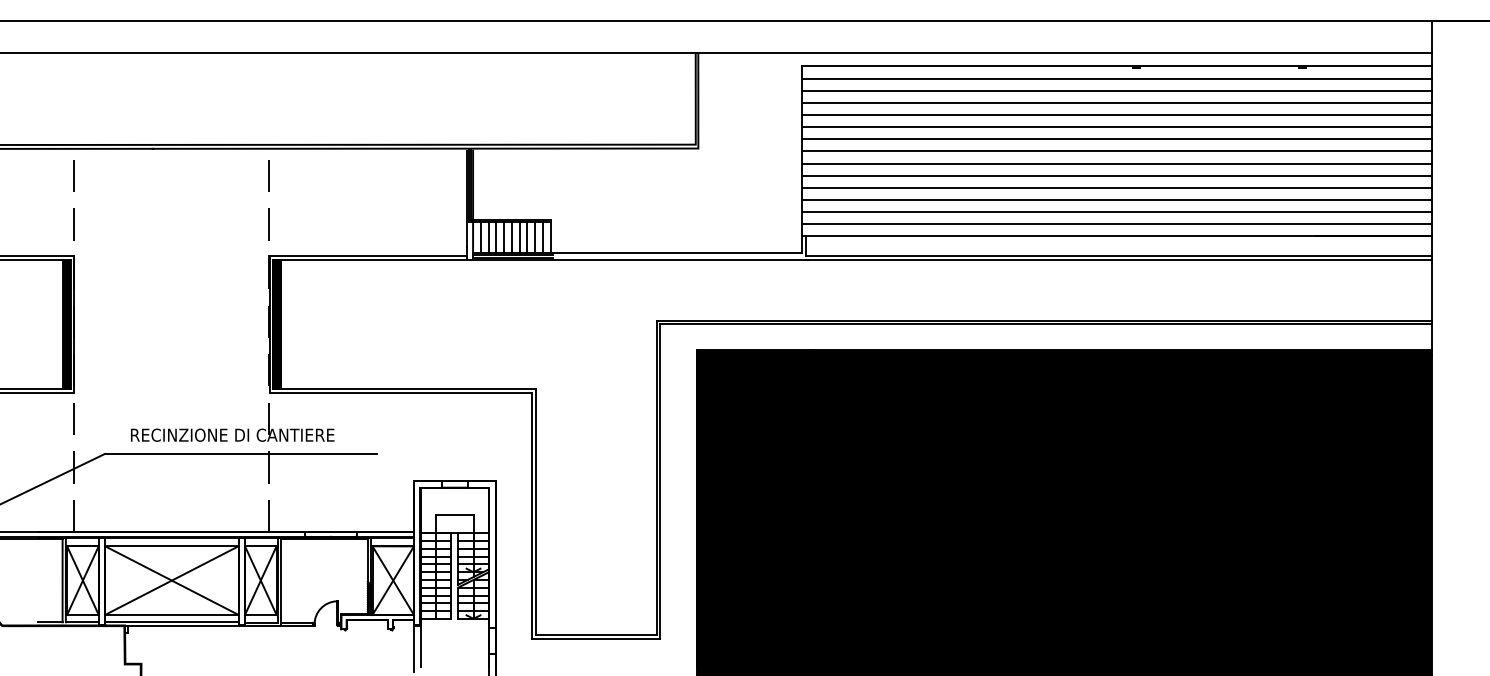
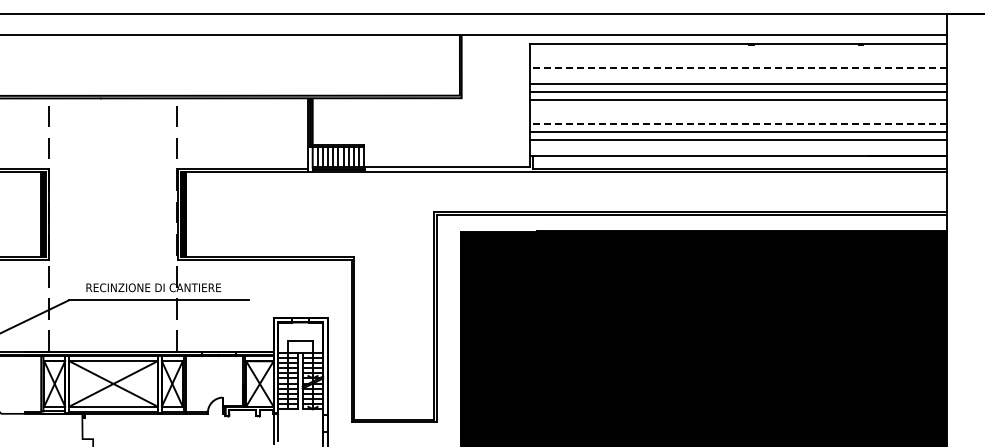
line: (1117, 77) -> (738, 51), removed
line: (1117, 91) -> (738, 60), removed
line: (1117, 103) -> (738, 68), solid -> dashed
line: (1117, 115) -> (738, 76), removed
line: (1117, 164) -> (738, 108), removed
line: (1117, 176) -> (738, 116), removed
line: (1117, 188) -> (738, 124), solid -> dashed
line: (1117, 224) -> (738, 148), removed

